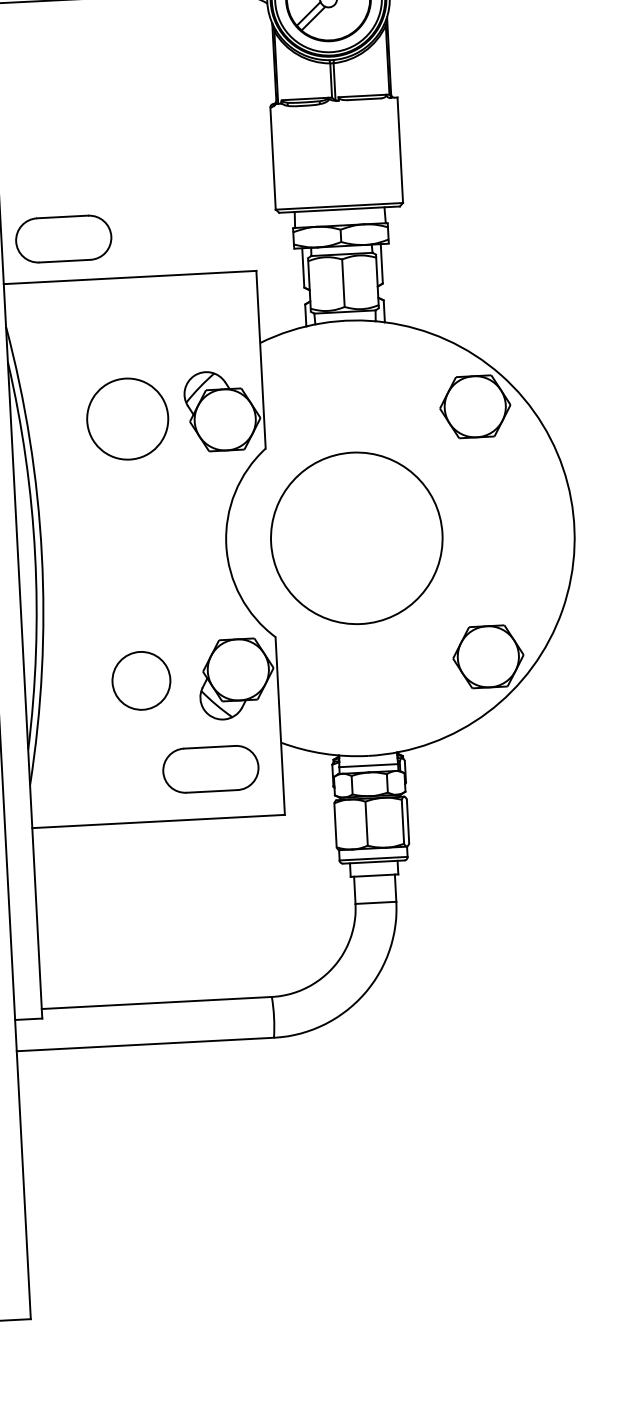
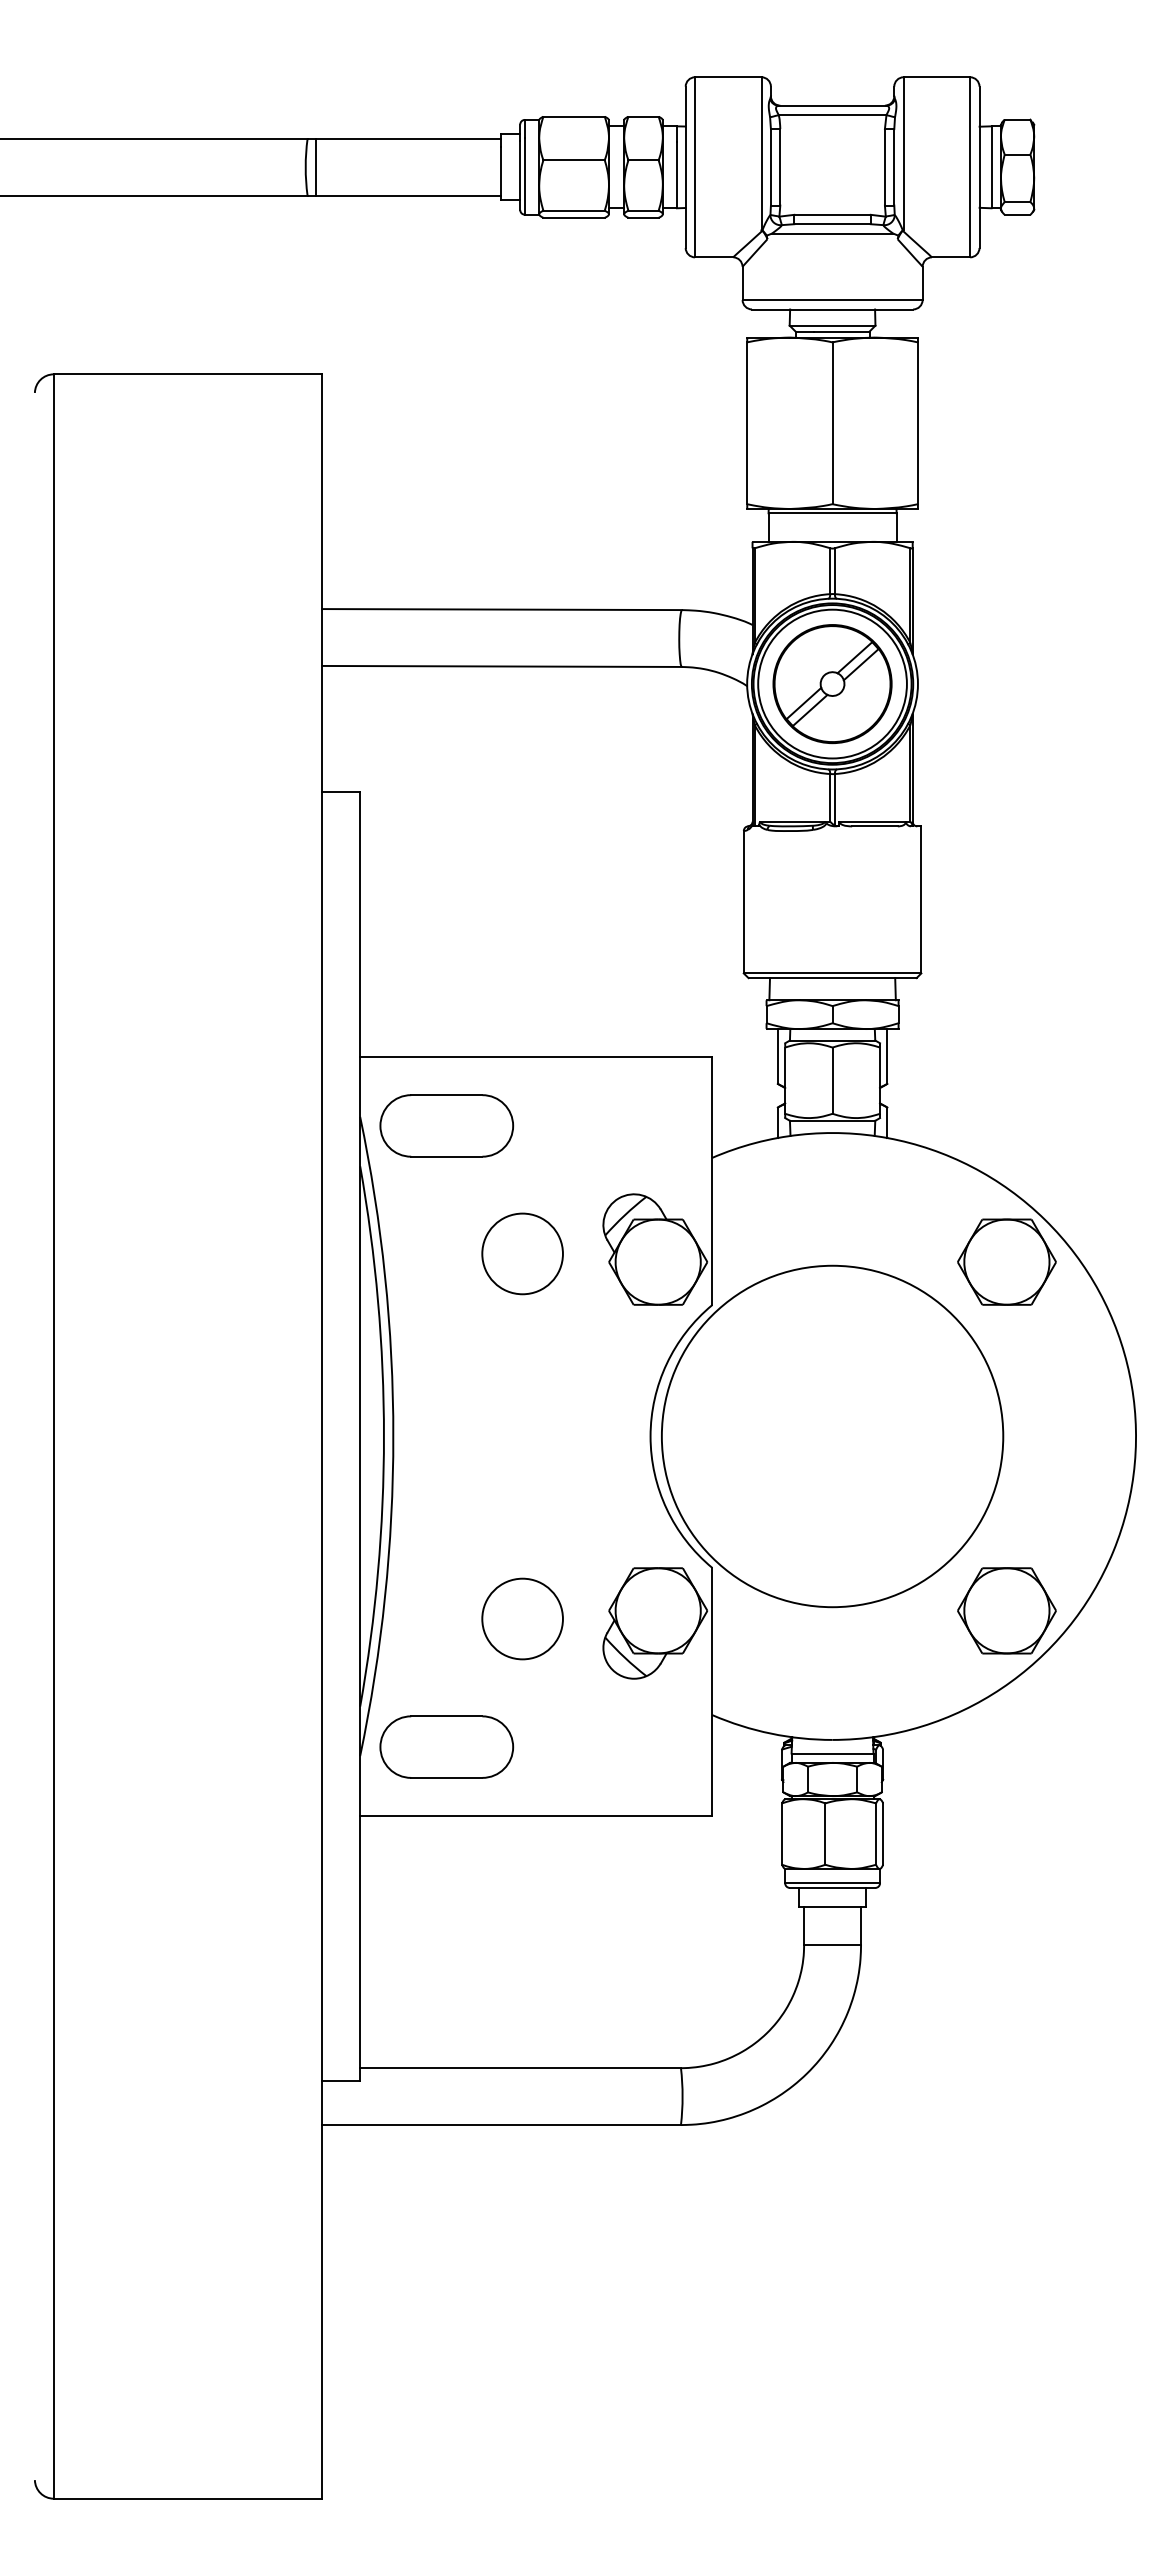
part: (63, 238) -> (446, 1125), moved
circle: (127, 418) -> (522, 1253), size x0.71
circle: (356, 538) -> (832, 1436), size x1.43
part: (210, 768) -> (446, 1746), moved

